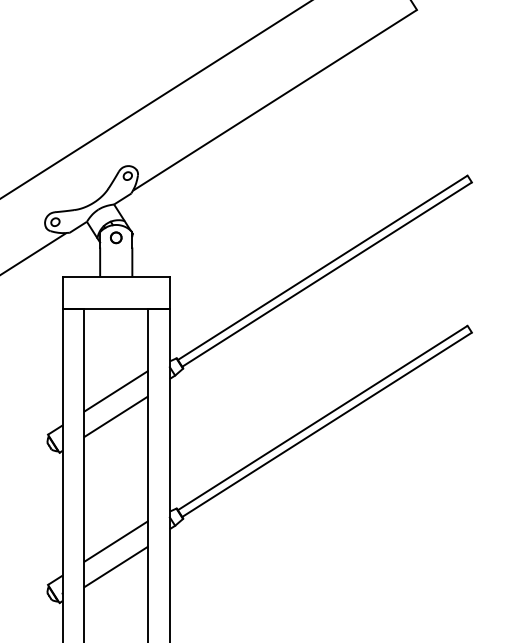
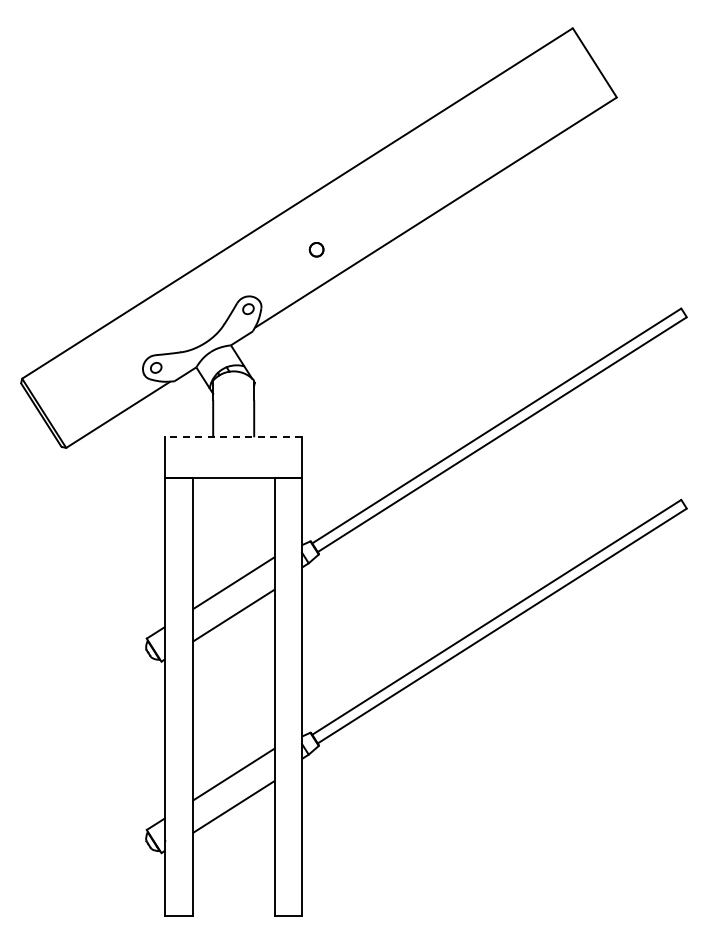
part: (116, 237) -> (316, 249), moved
line: (116, 276) -> (233, 437), solid -> dashed

